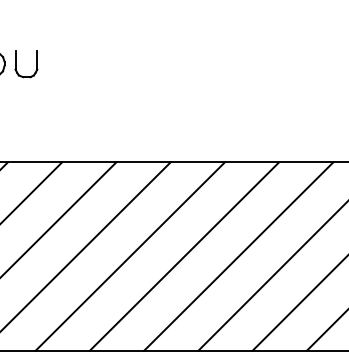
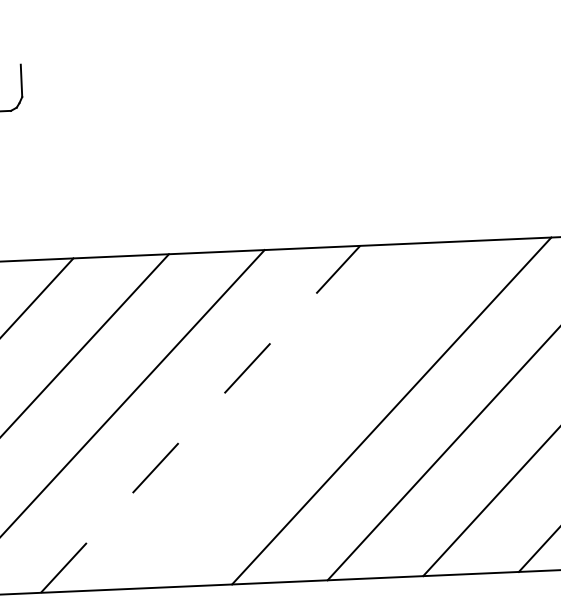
line: (130, 256) -> (200, 419), solid -> dashed
line: (184, 256) -> (296, 415), removed

